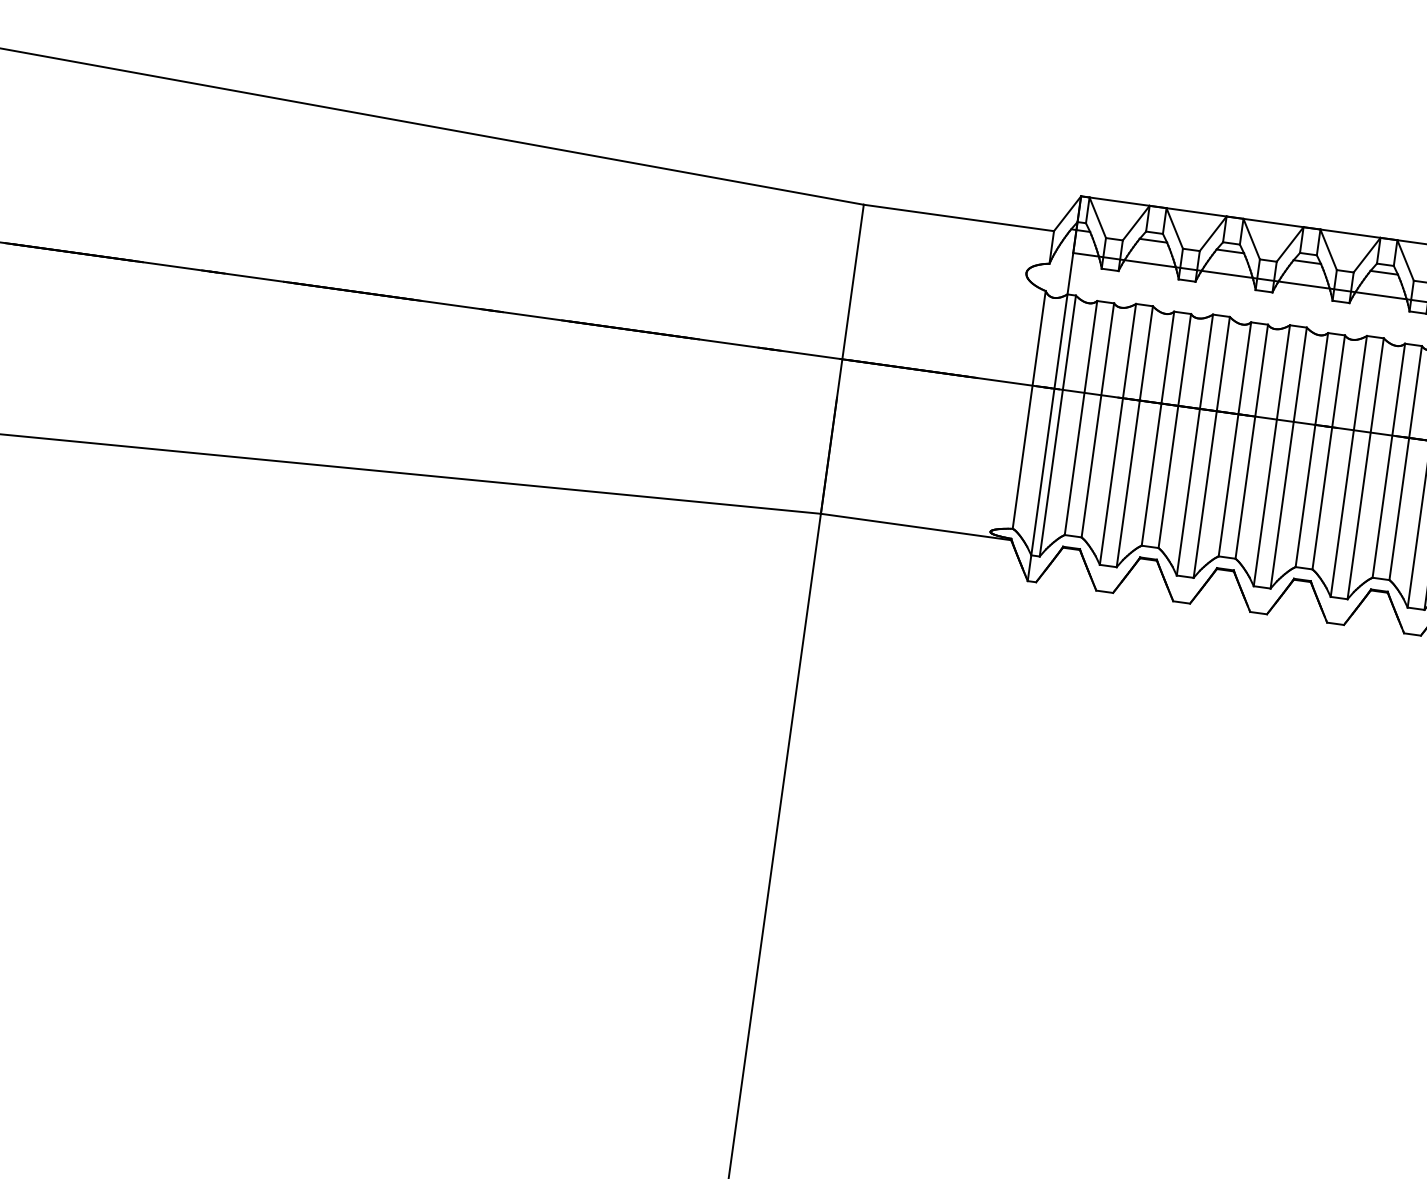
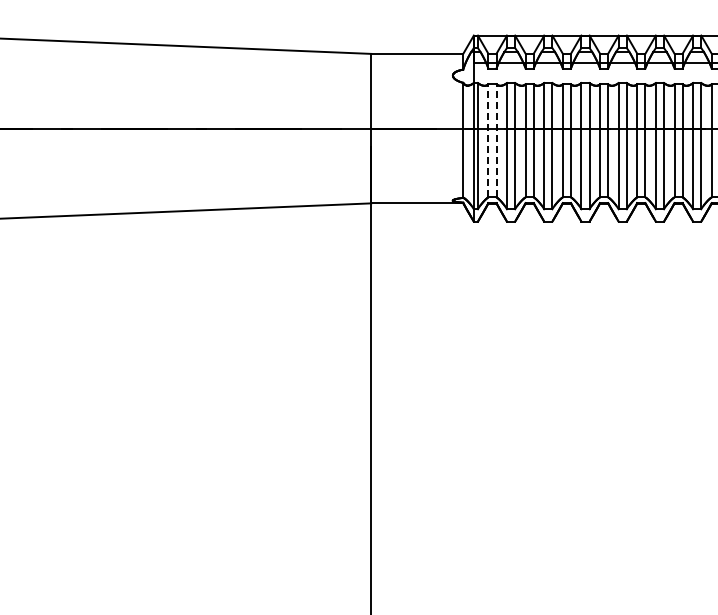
line: (1081, 417) -> (488, 140), solid -> dashed
line: (1097, 419) -> (496, 140), solid -> dashed

